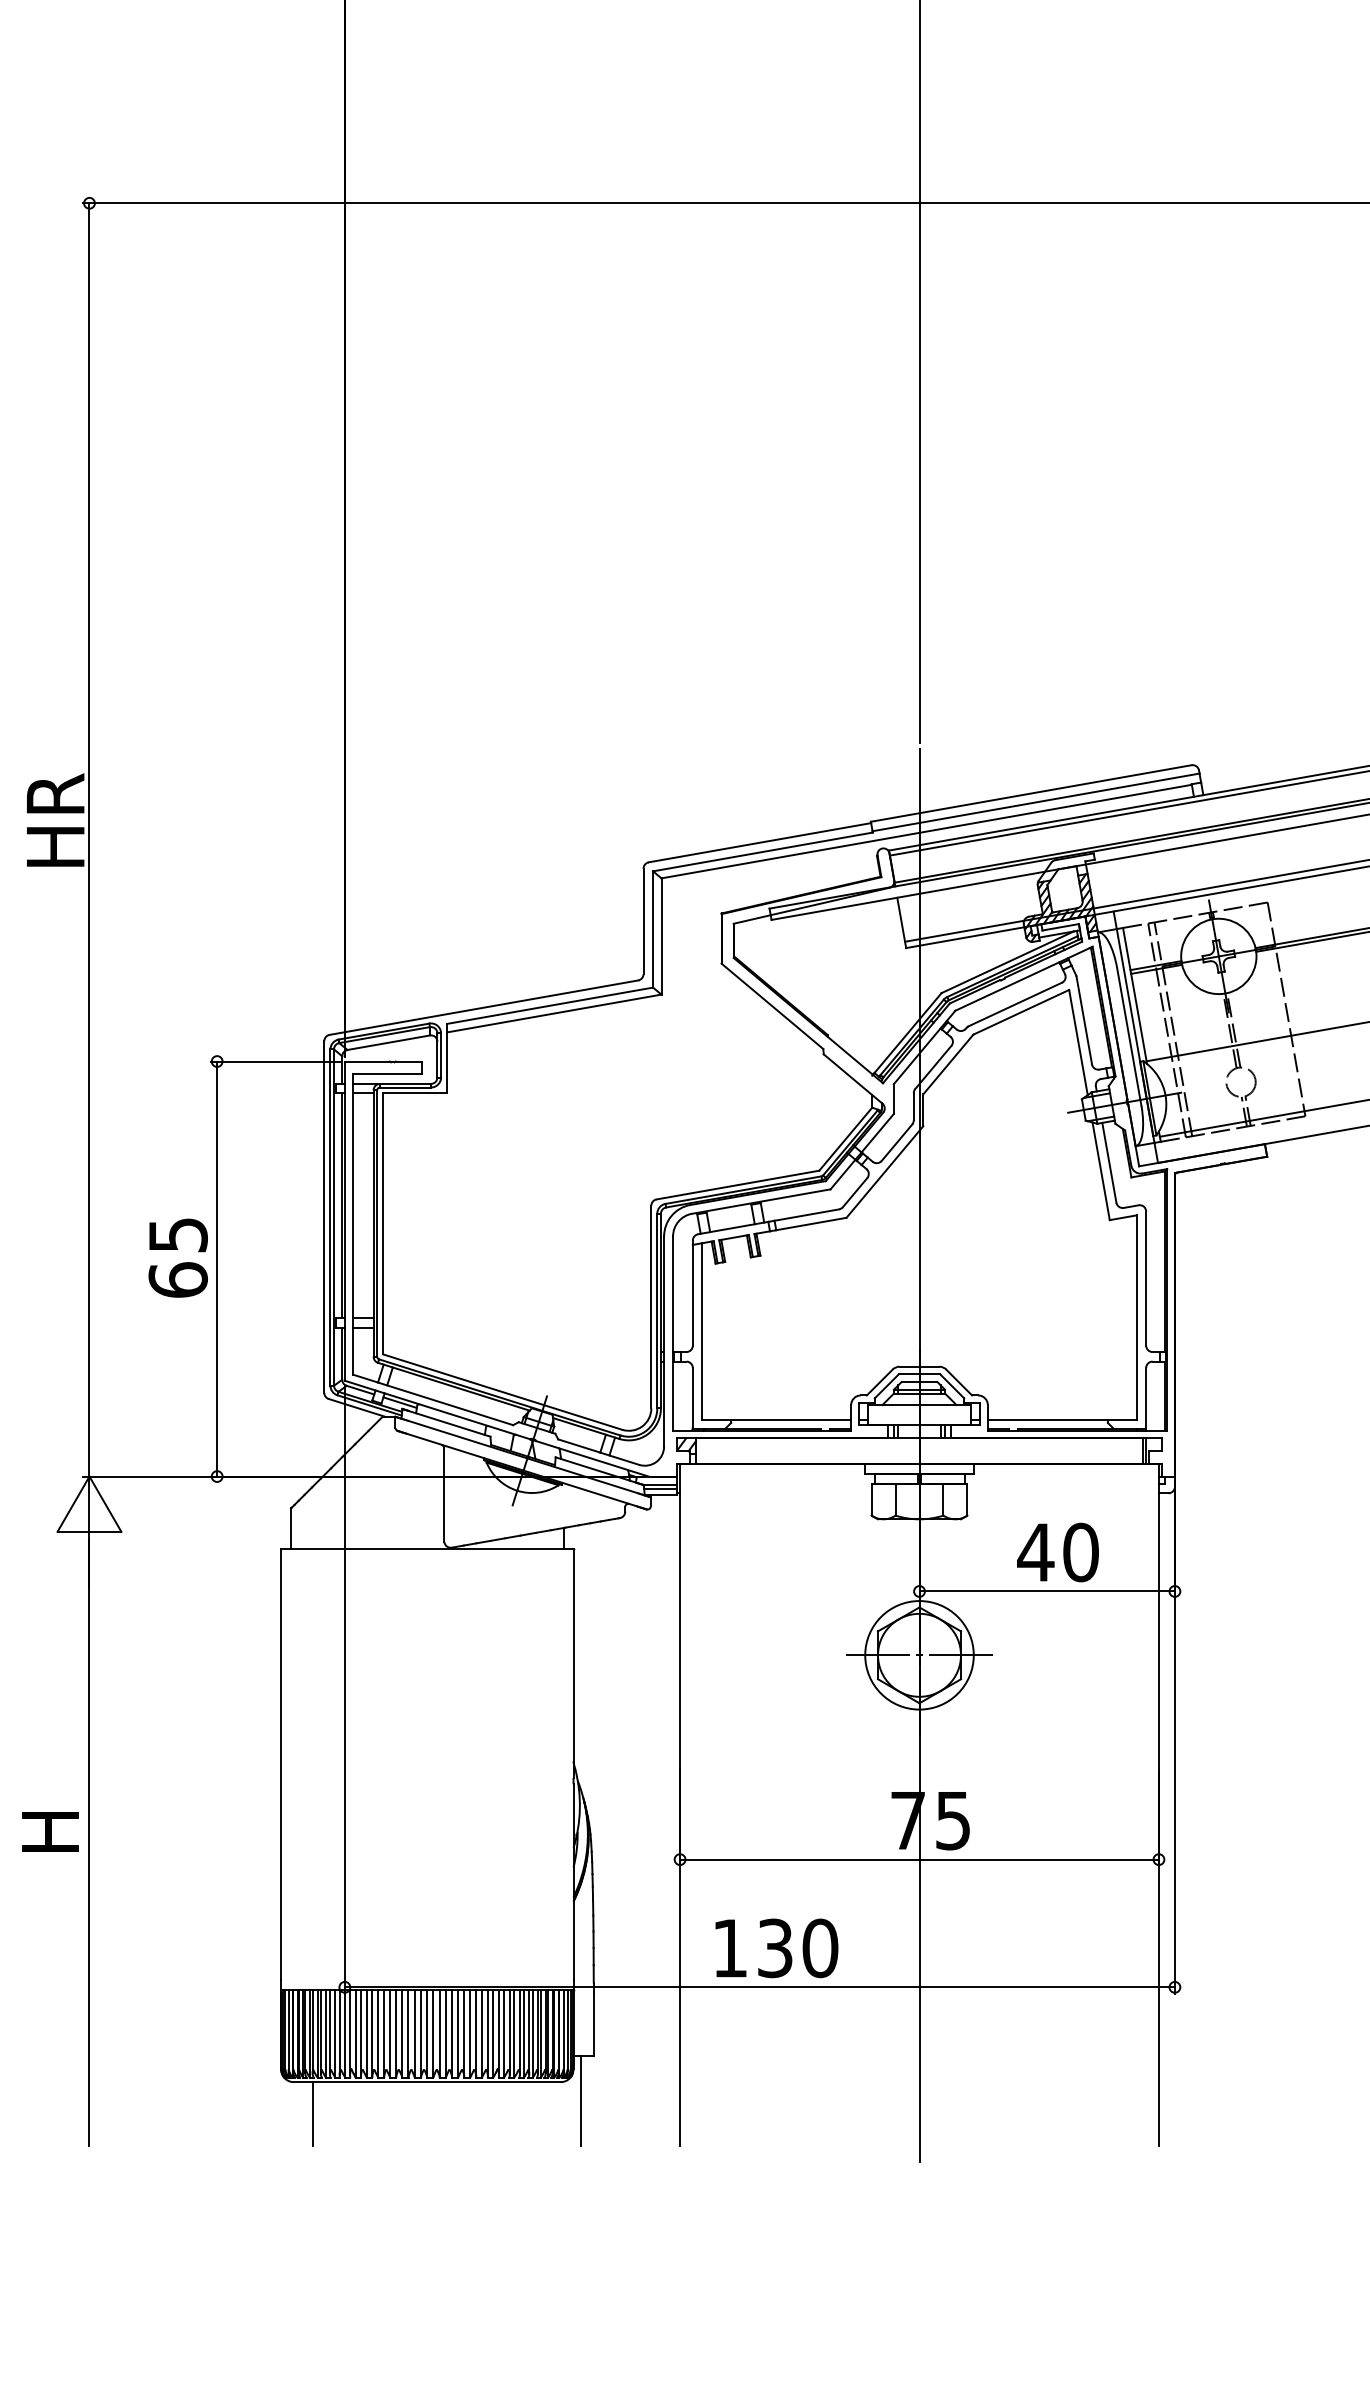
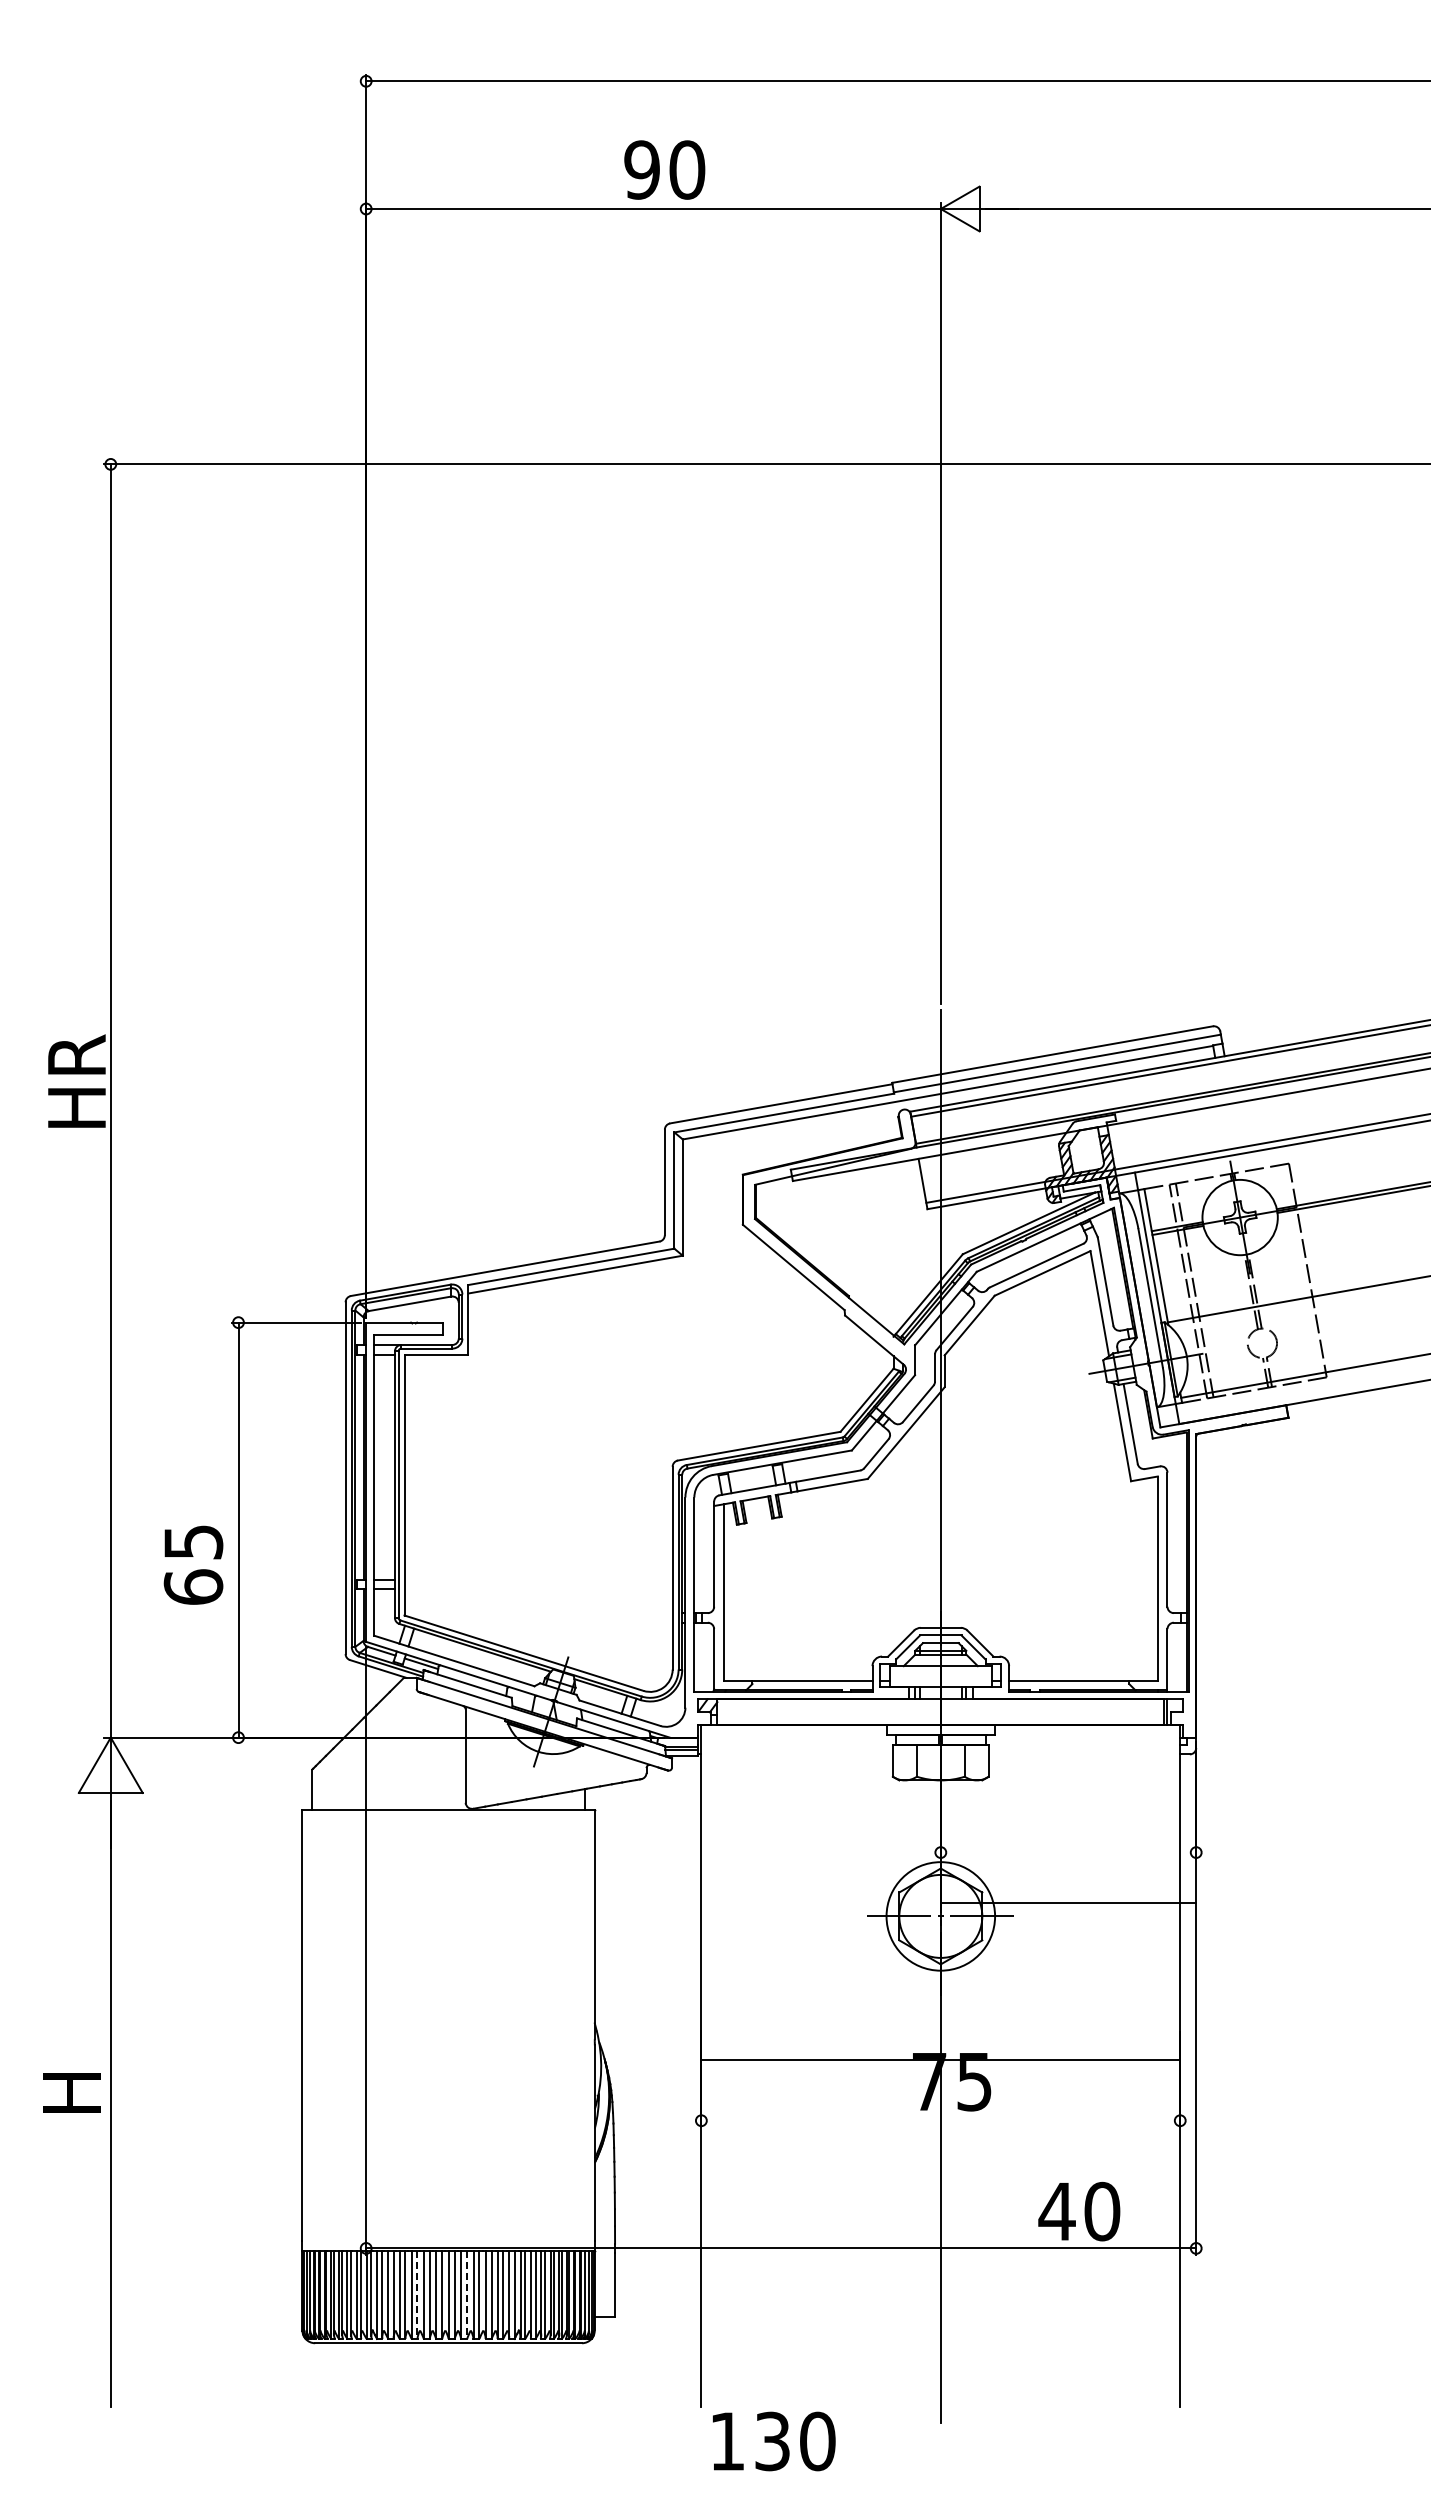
text: (178, 1257) -> (193, 1564), moved
text: (1058, 1552) -> (1079, 2211), moved
line: (1047, 1591) -> (1068, 1902), moved
line: (919, 1859) -> (940, 2059), moved
text: (777, 1948) -> (774, 2441), moved
line: (396, 2033) -> (417, 2294), solid -> dashed
line: (446, 2034) -> (467, 2295), solid -> dashed
line: (581, 2100) -> (602, 2361), removed
line: (313, 2114) -> (334, 2375), removed

